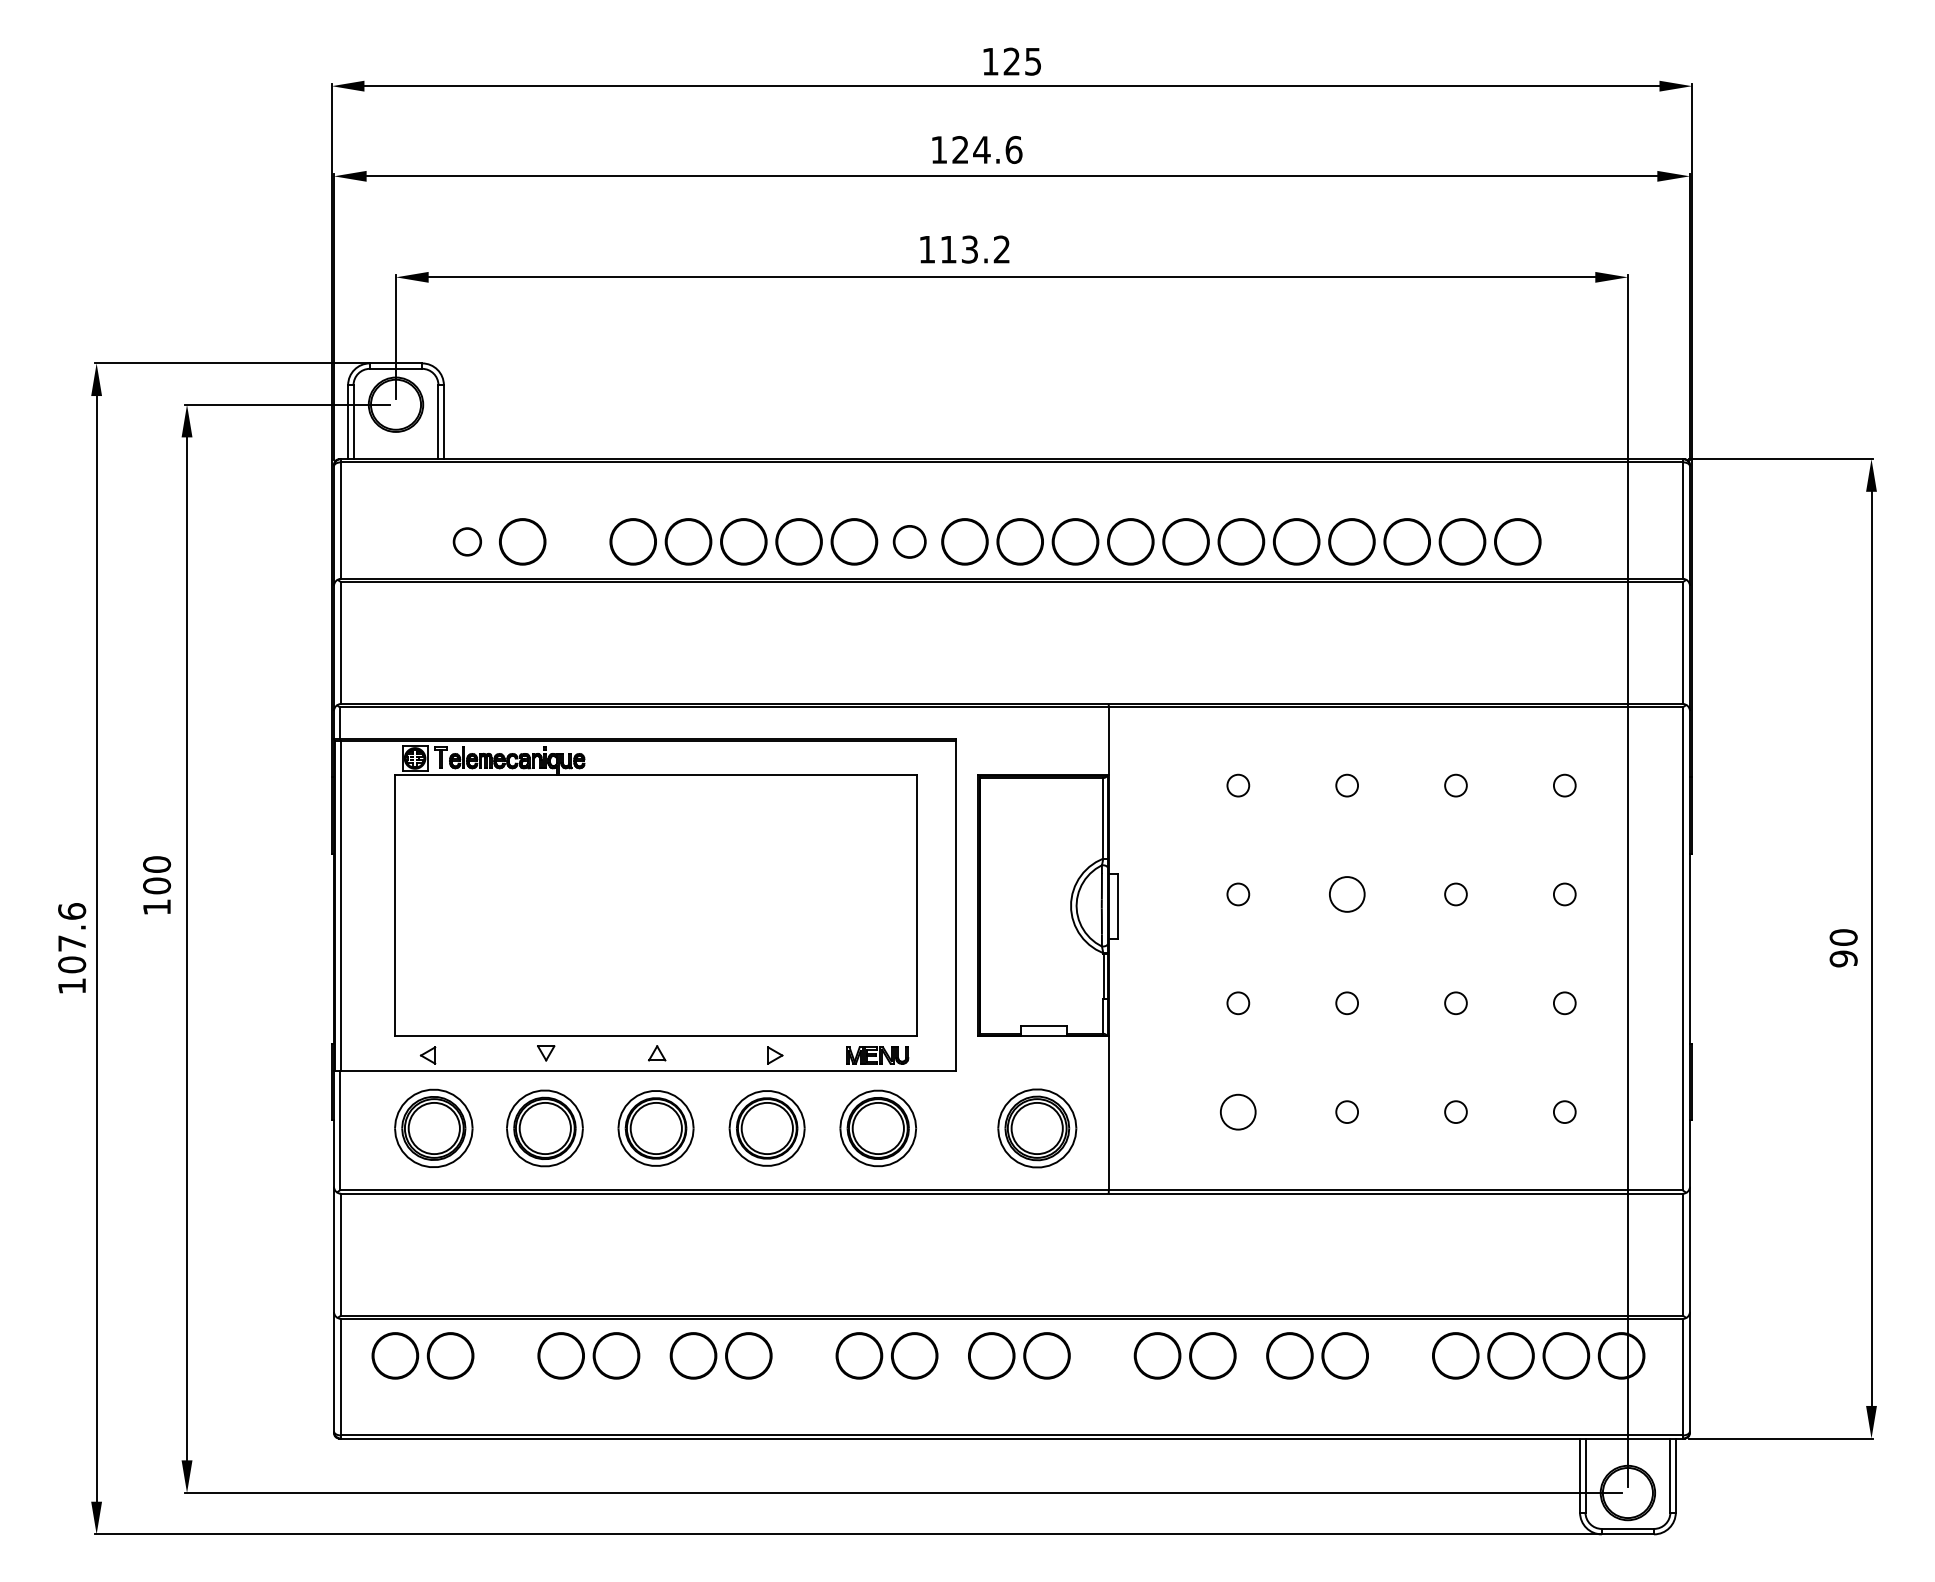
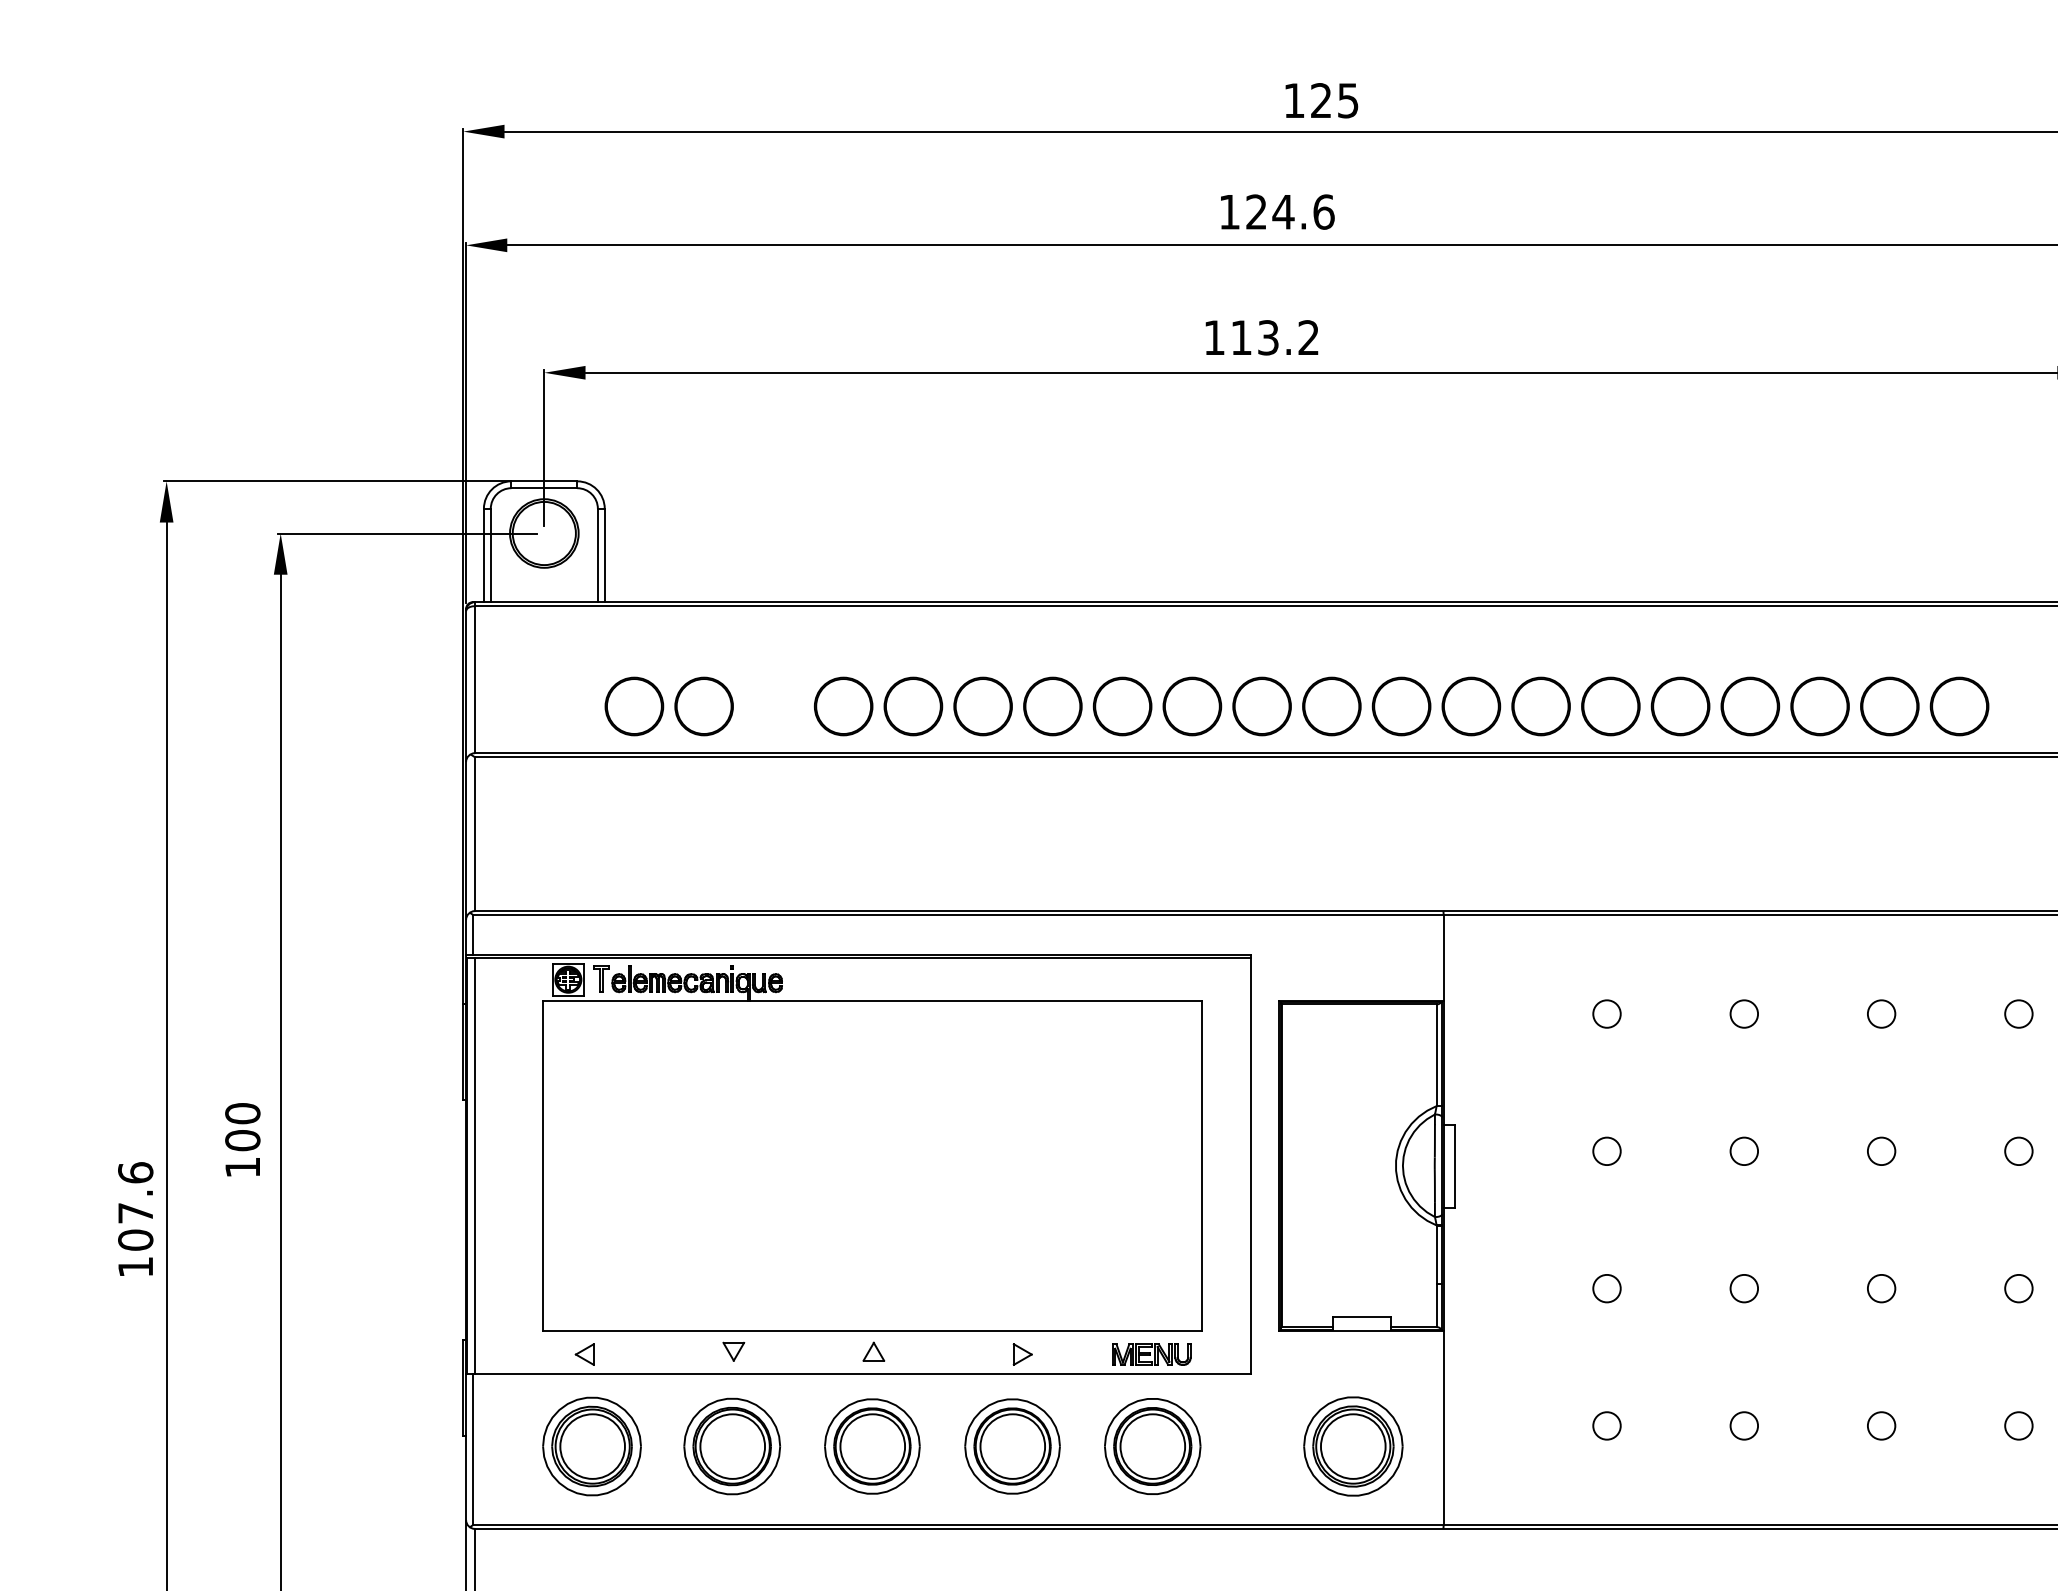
part: (467, 541) -> (634, 706), size x1.67
circle: (909, 541) -> (1192, 706), size x1.43
circle: (1346, 894) -> (1743, 1151), size x0.62
circle: (1238, 1111) -> (1607, 1425), size x0.62

